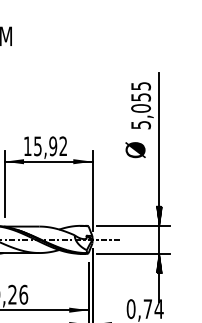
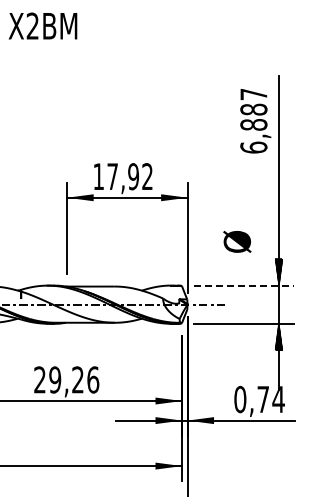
text: (140, 106) -> (253, 121), 5,055 -> 6,887
text: (37, 146) -> (112, 176), 15,92 -> 17,92
text: (135, 149) -> (237, 241), moved
line: (134, 225) -> (244, 285), solid -> dashed

